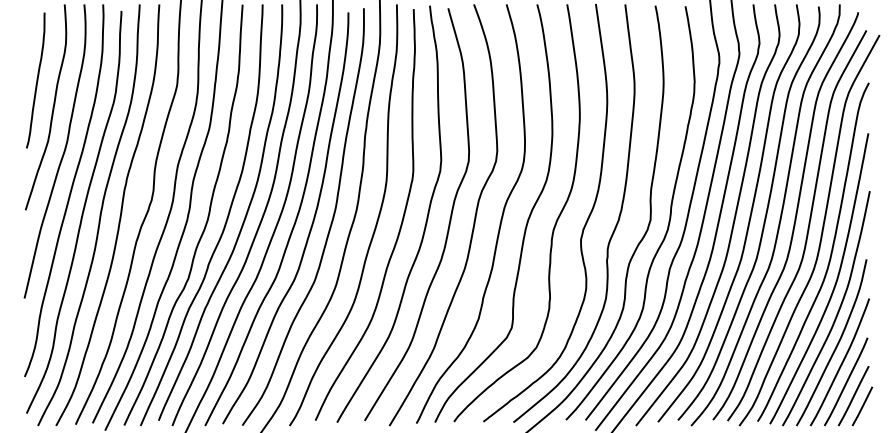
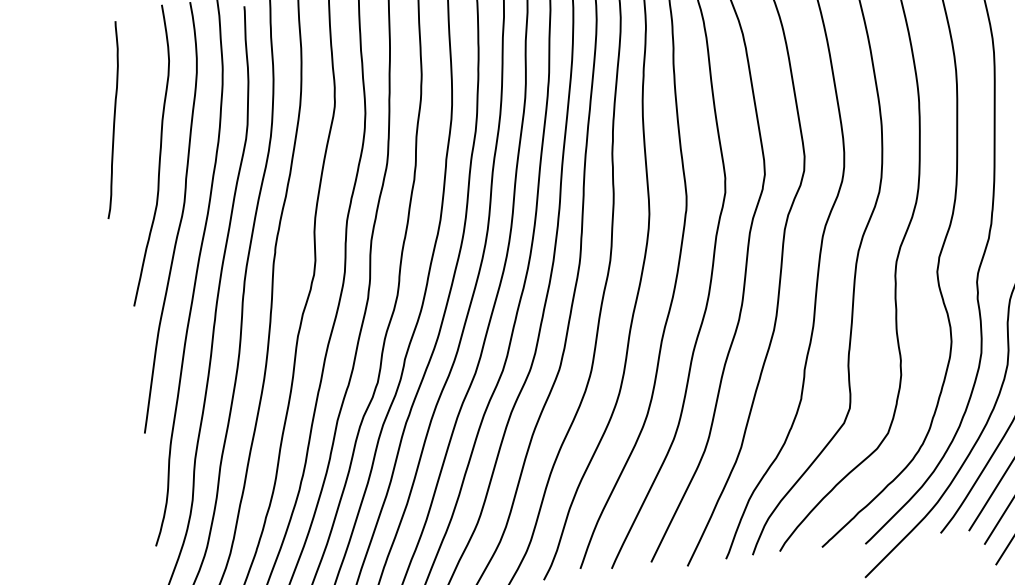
curve: (36, 80) -> (113, 120), moved

